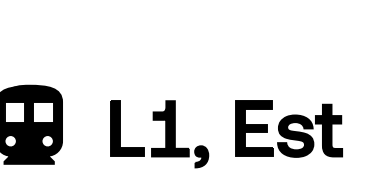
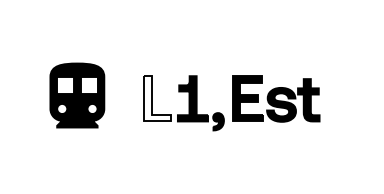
fill: (127, 128) -> (157, 98), removed
part: (289, 128) -> (276, 98), moved

